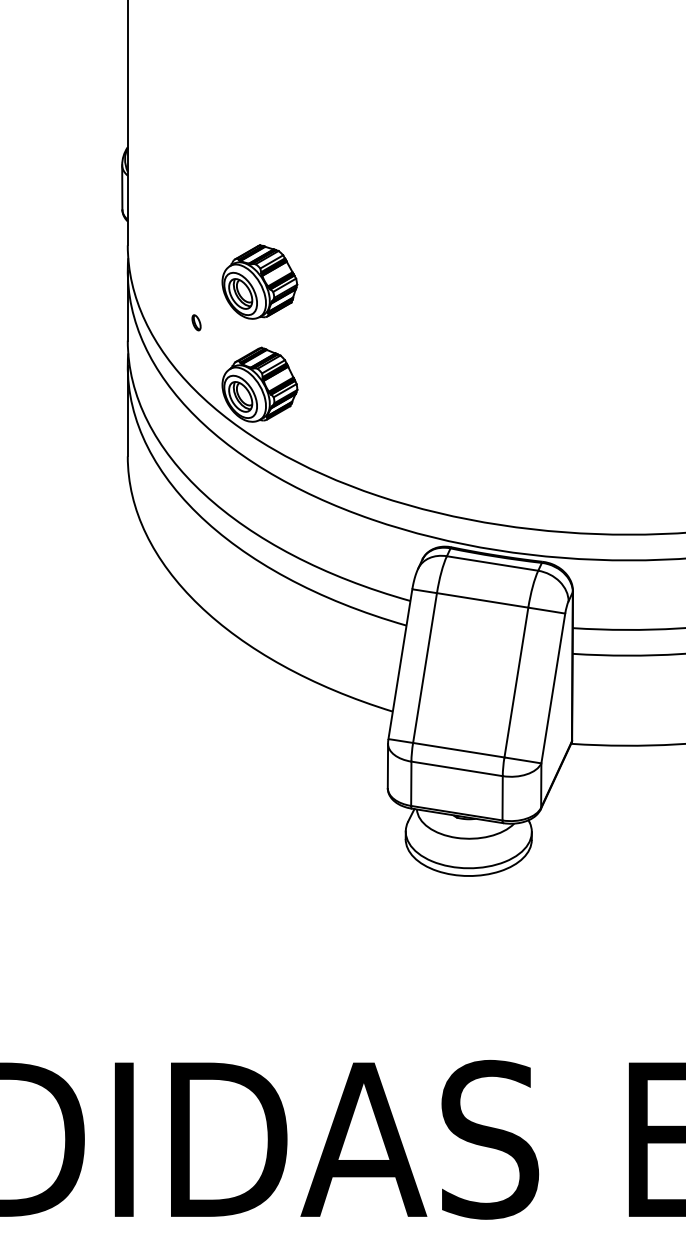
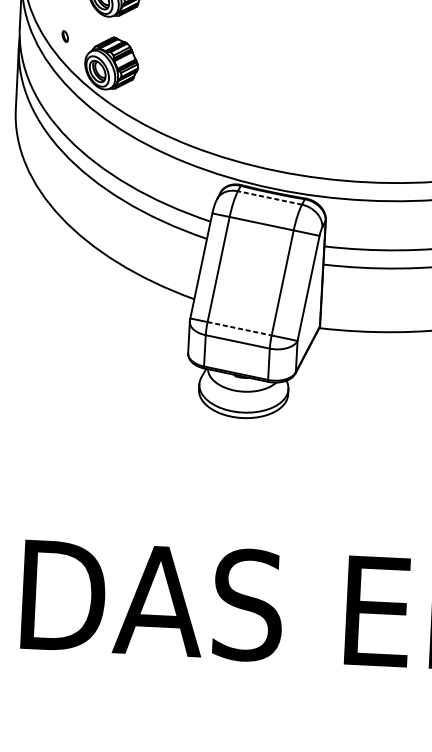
part: (196, 322) -> (65, 36), moved
line: (492, 563) -> (269, 197), solid -> dashed
line: (459, 750) -> (240, 329), solid -> dashed

